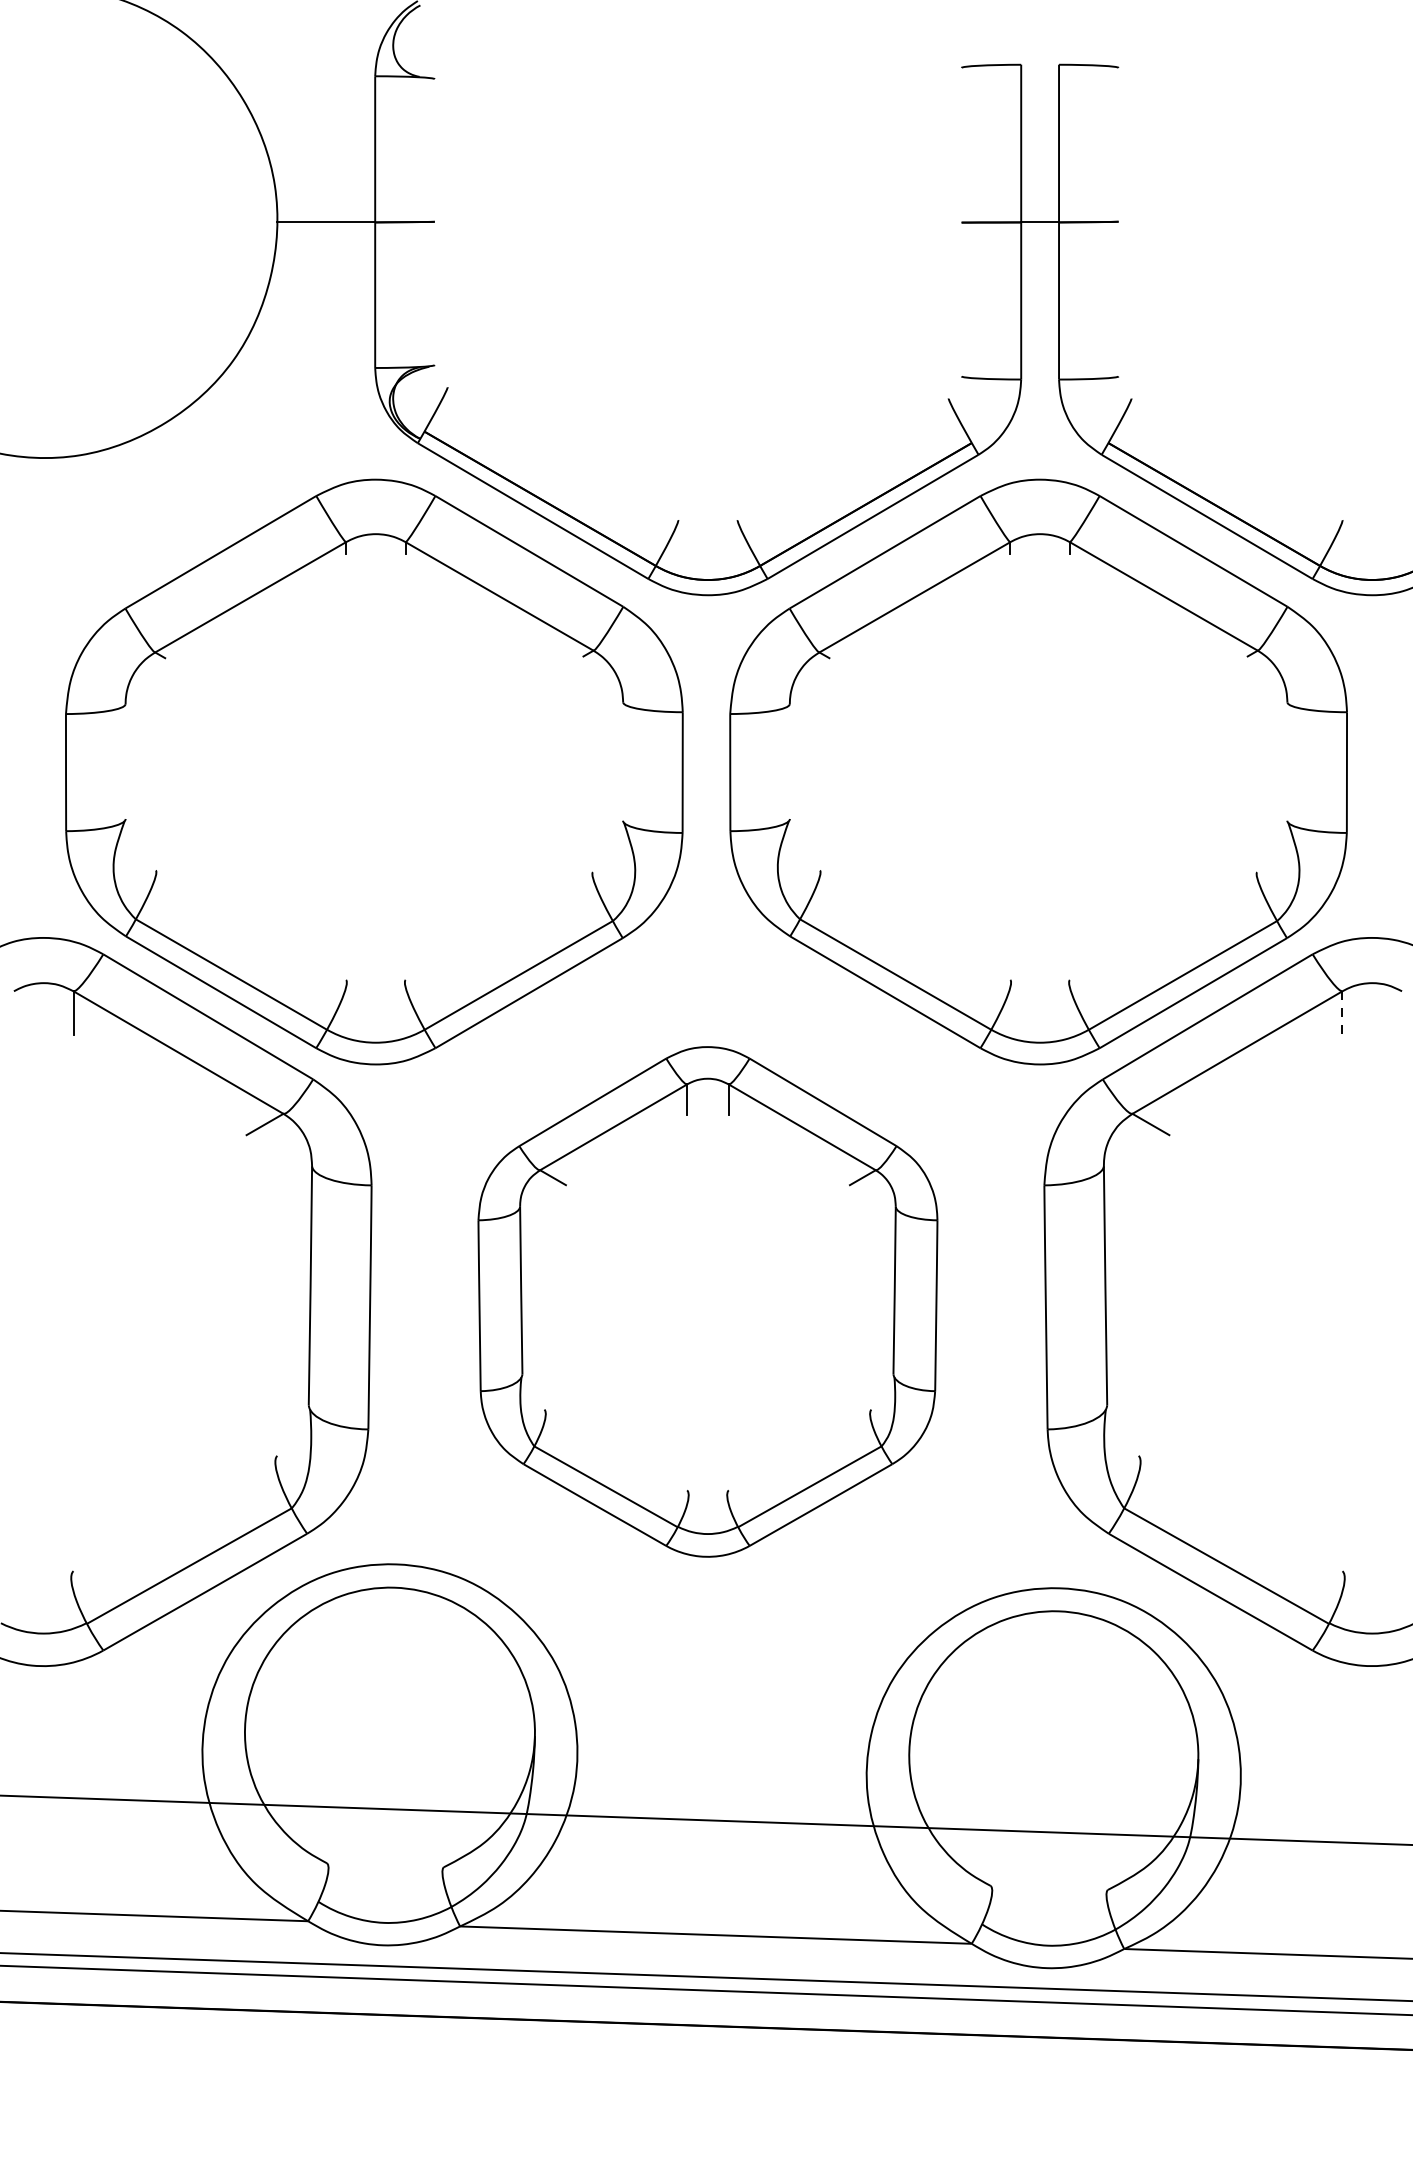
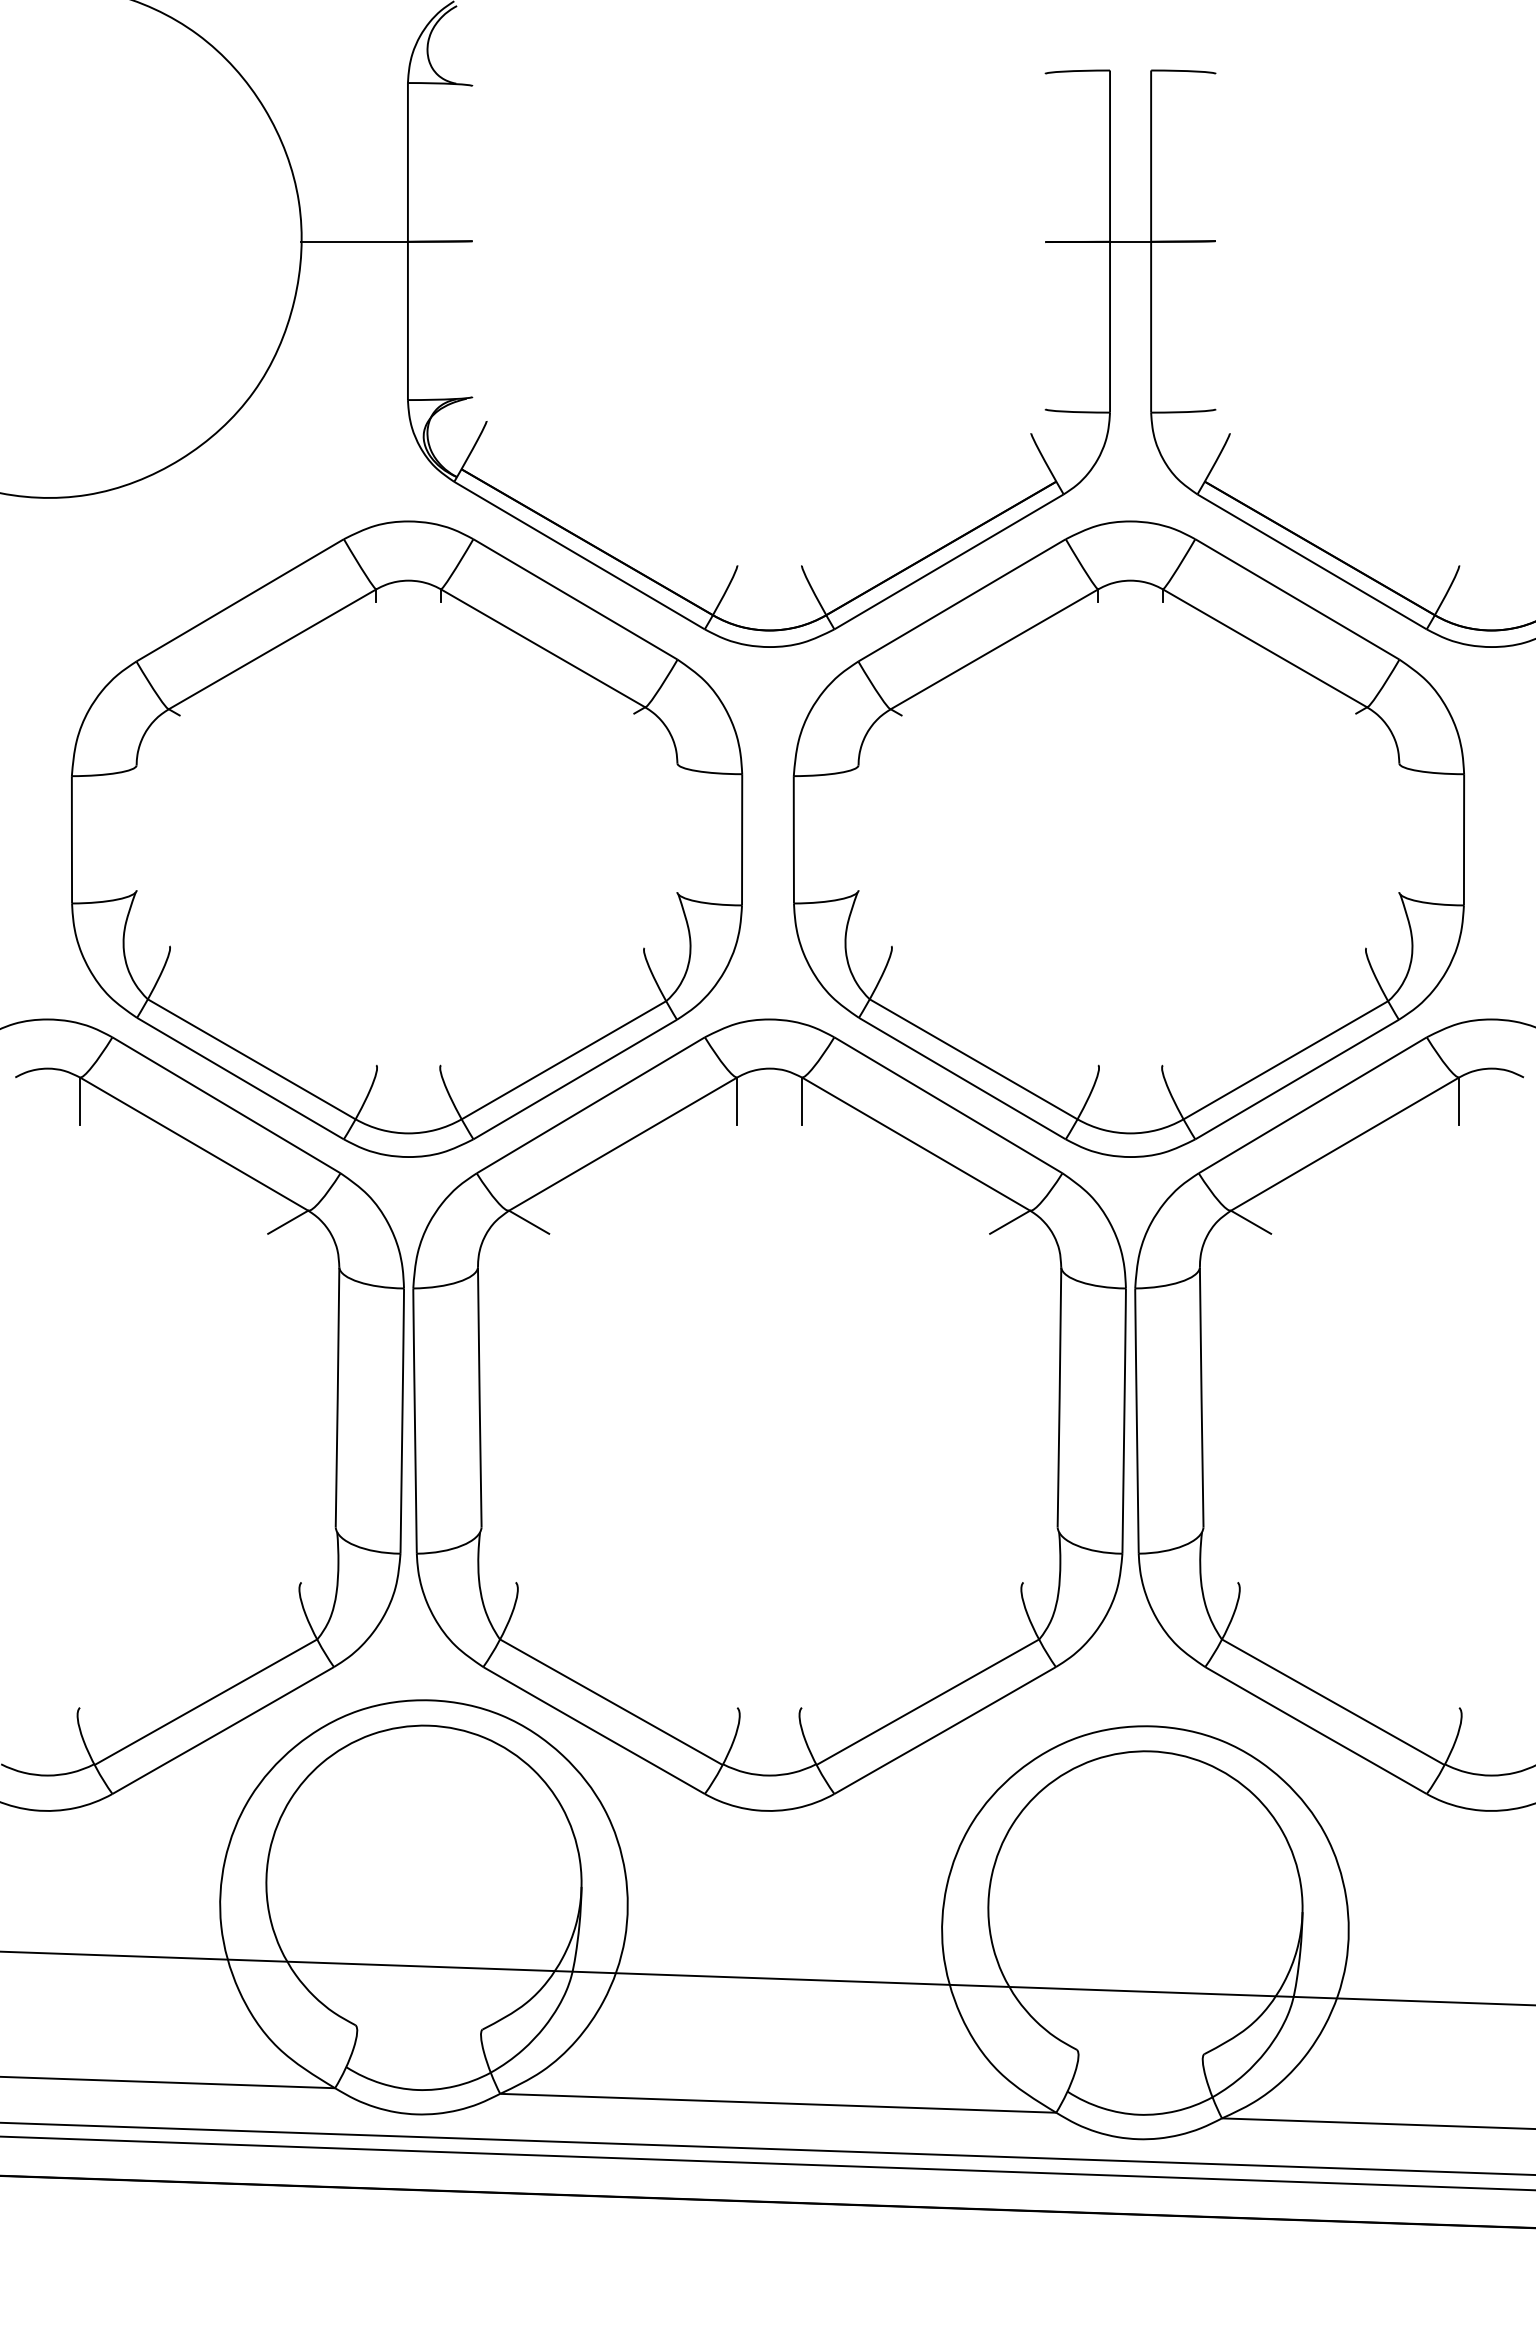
line: (1342, 1013) -> (1459, 1101), dashed -> solid
part: (707, 1301) -> (769, 1414), size x1.43

